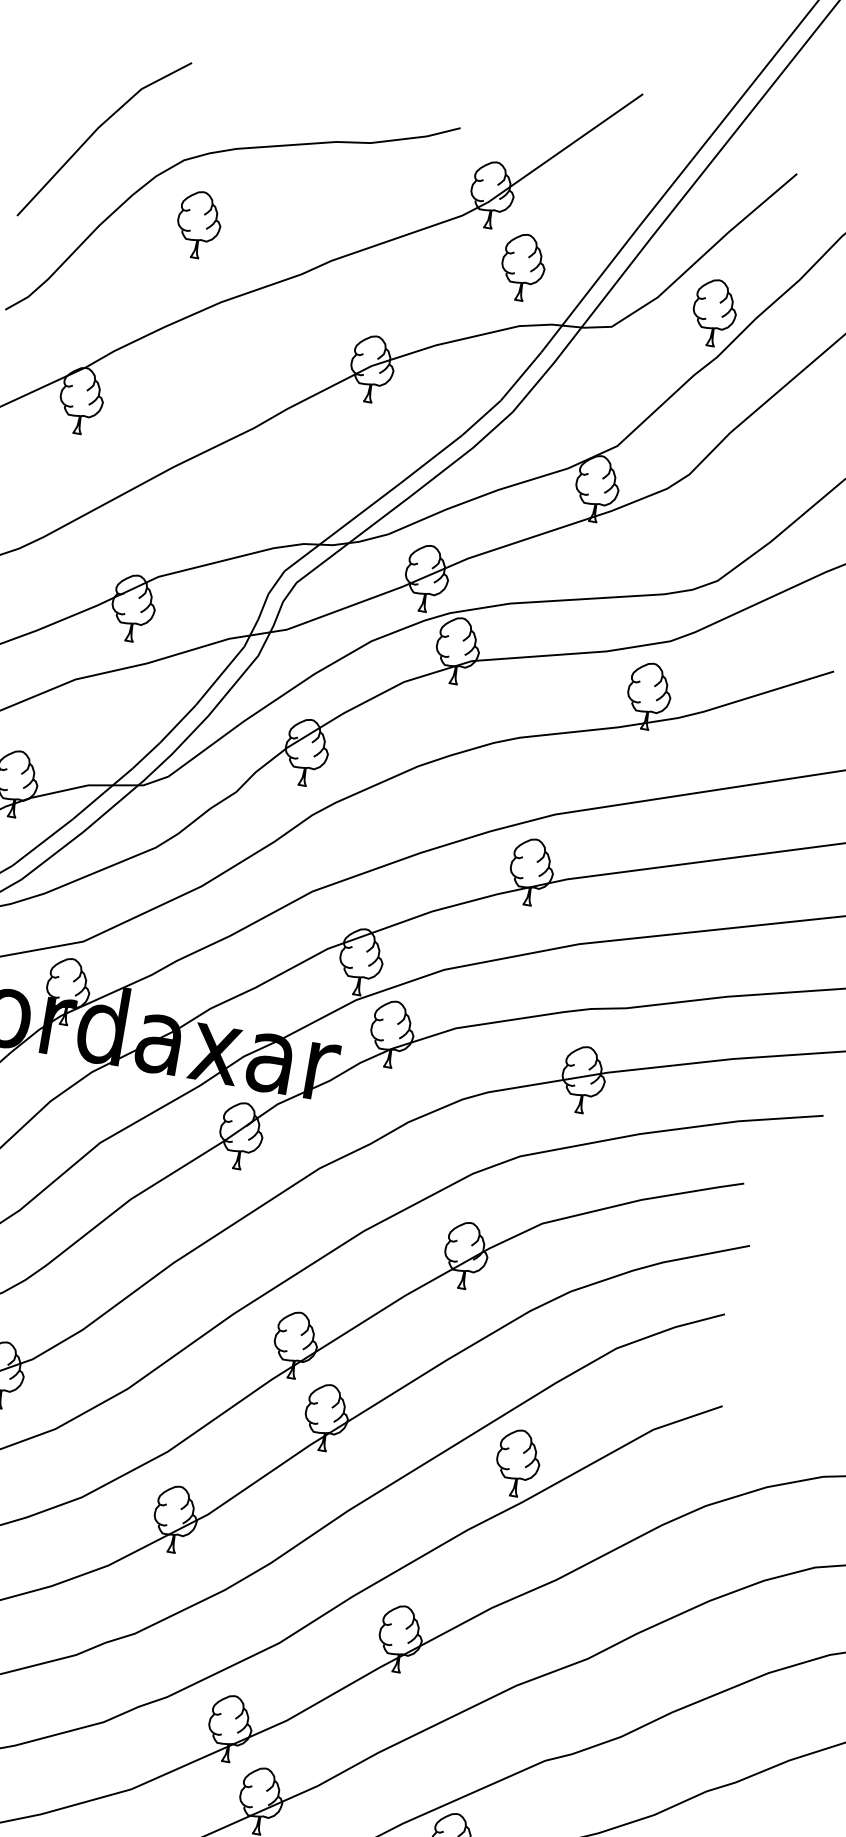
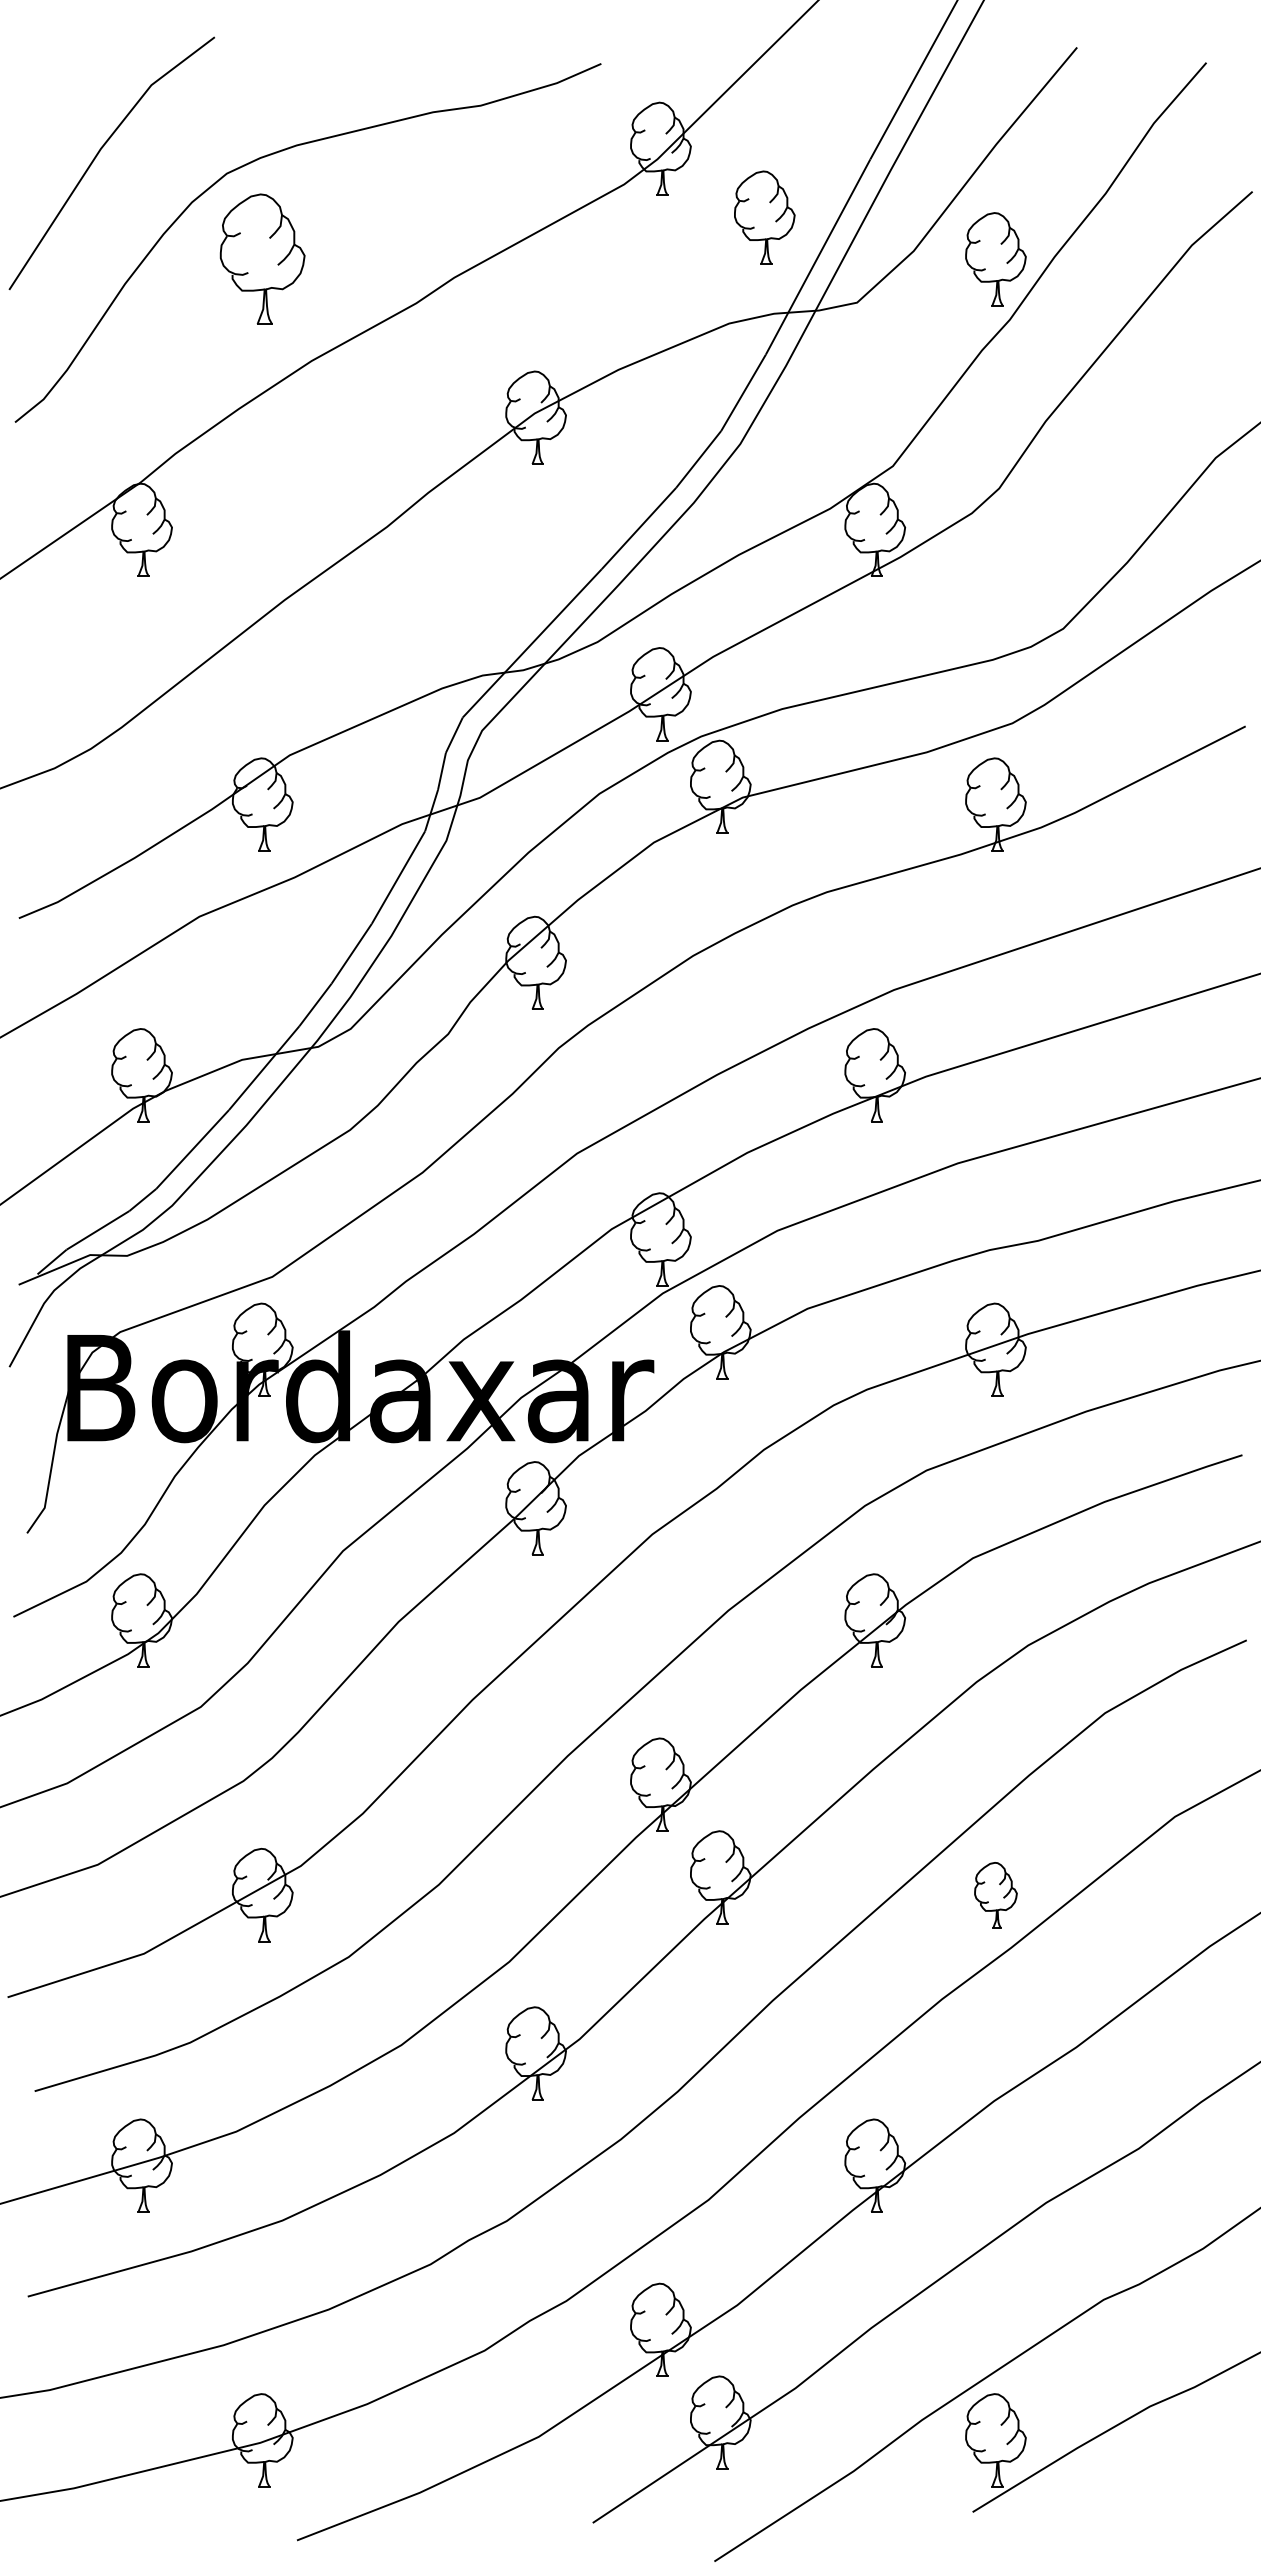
part: (198, 224) -> (262, 259), size x1.4
part: (523, 267) -> (764, 217), moved
part: (517, 1463) -> (995, 1895), size x0.7

